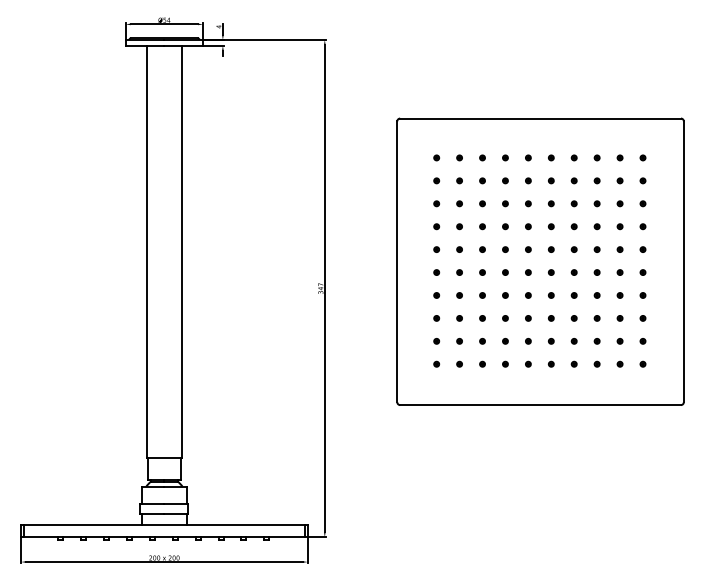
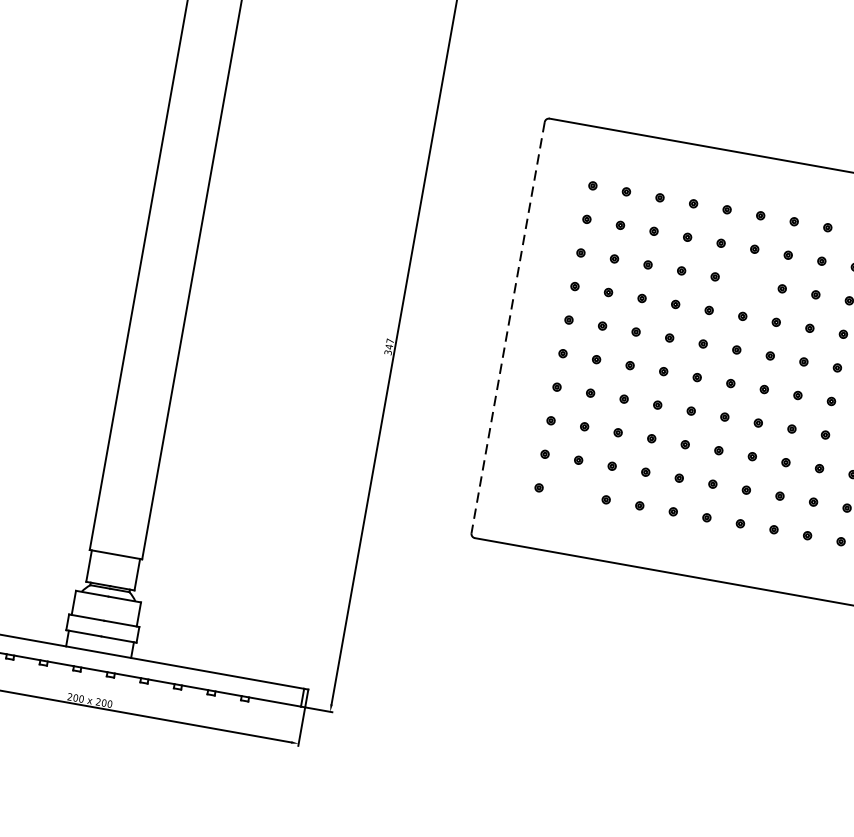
part: (550, 203) -> (747, 282), removed
line: (397, 262) -> (508, 328), solid -> dashed
part: (459, 363) -> (572, 492), removed

